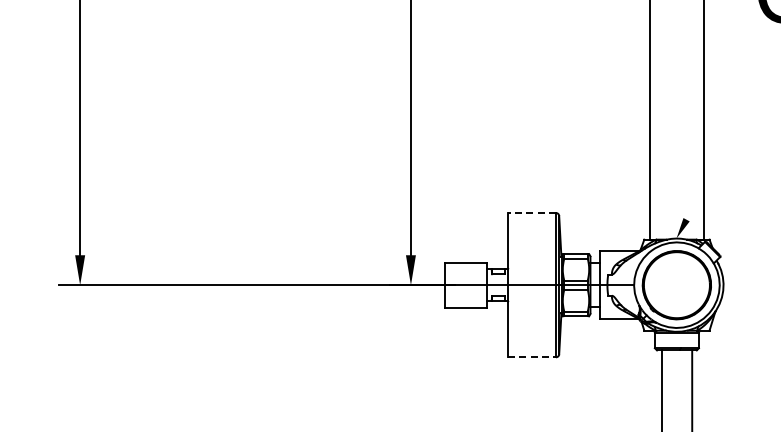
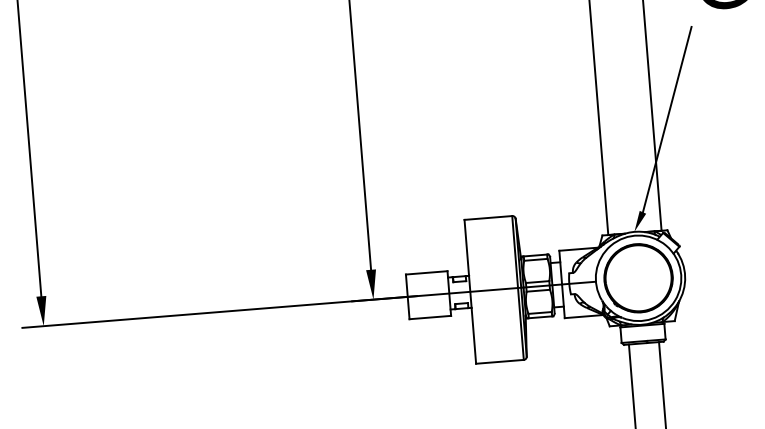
line: (717, 128) -> (666, 118), added
line: (532, 213) -> (488, 218), dashed -> solid
line: (532, 357) -> (500, 361), dashed -> solid

